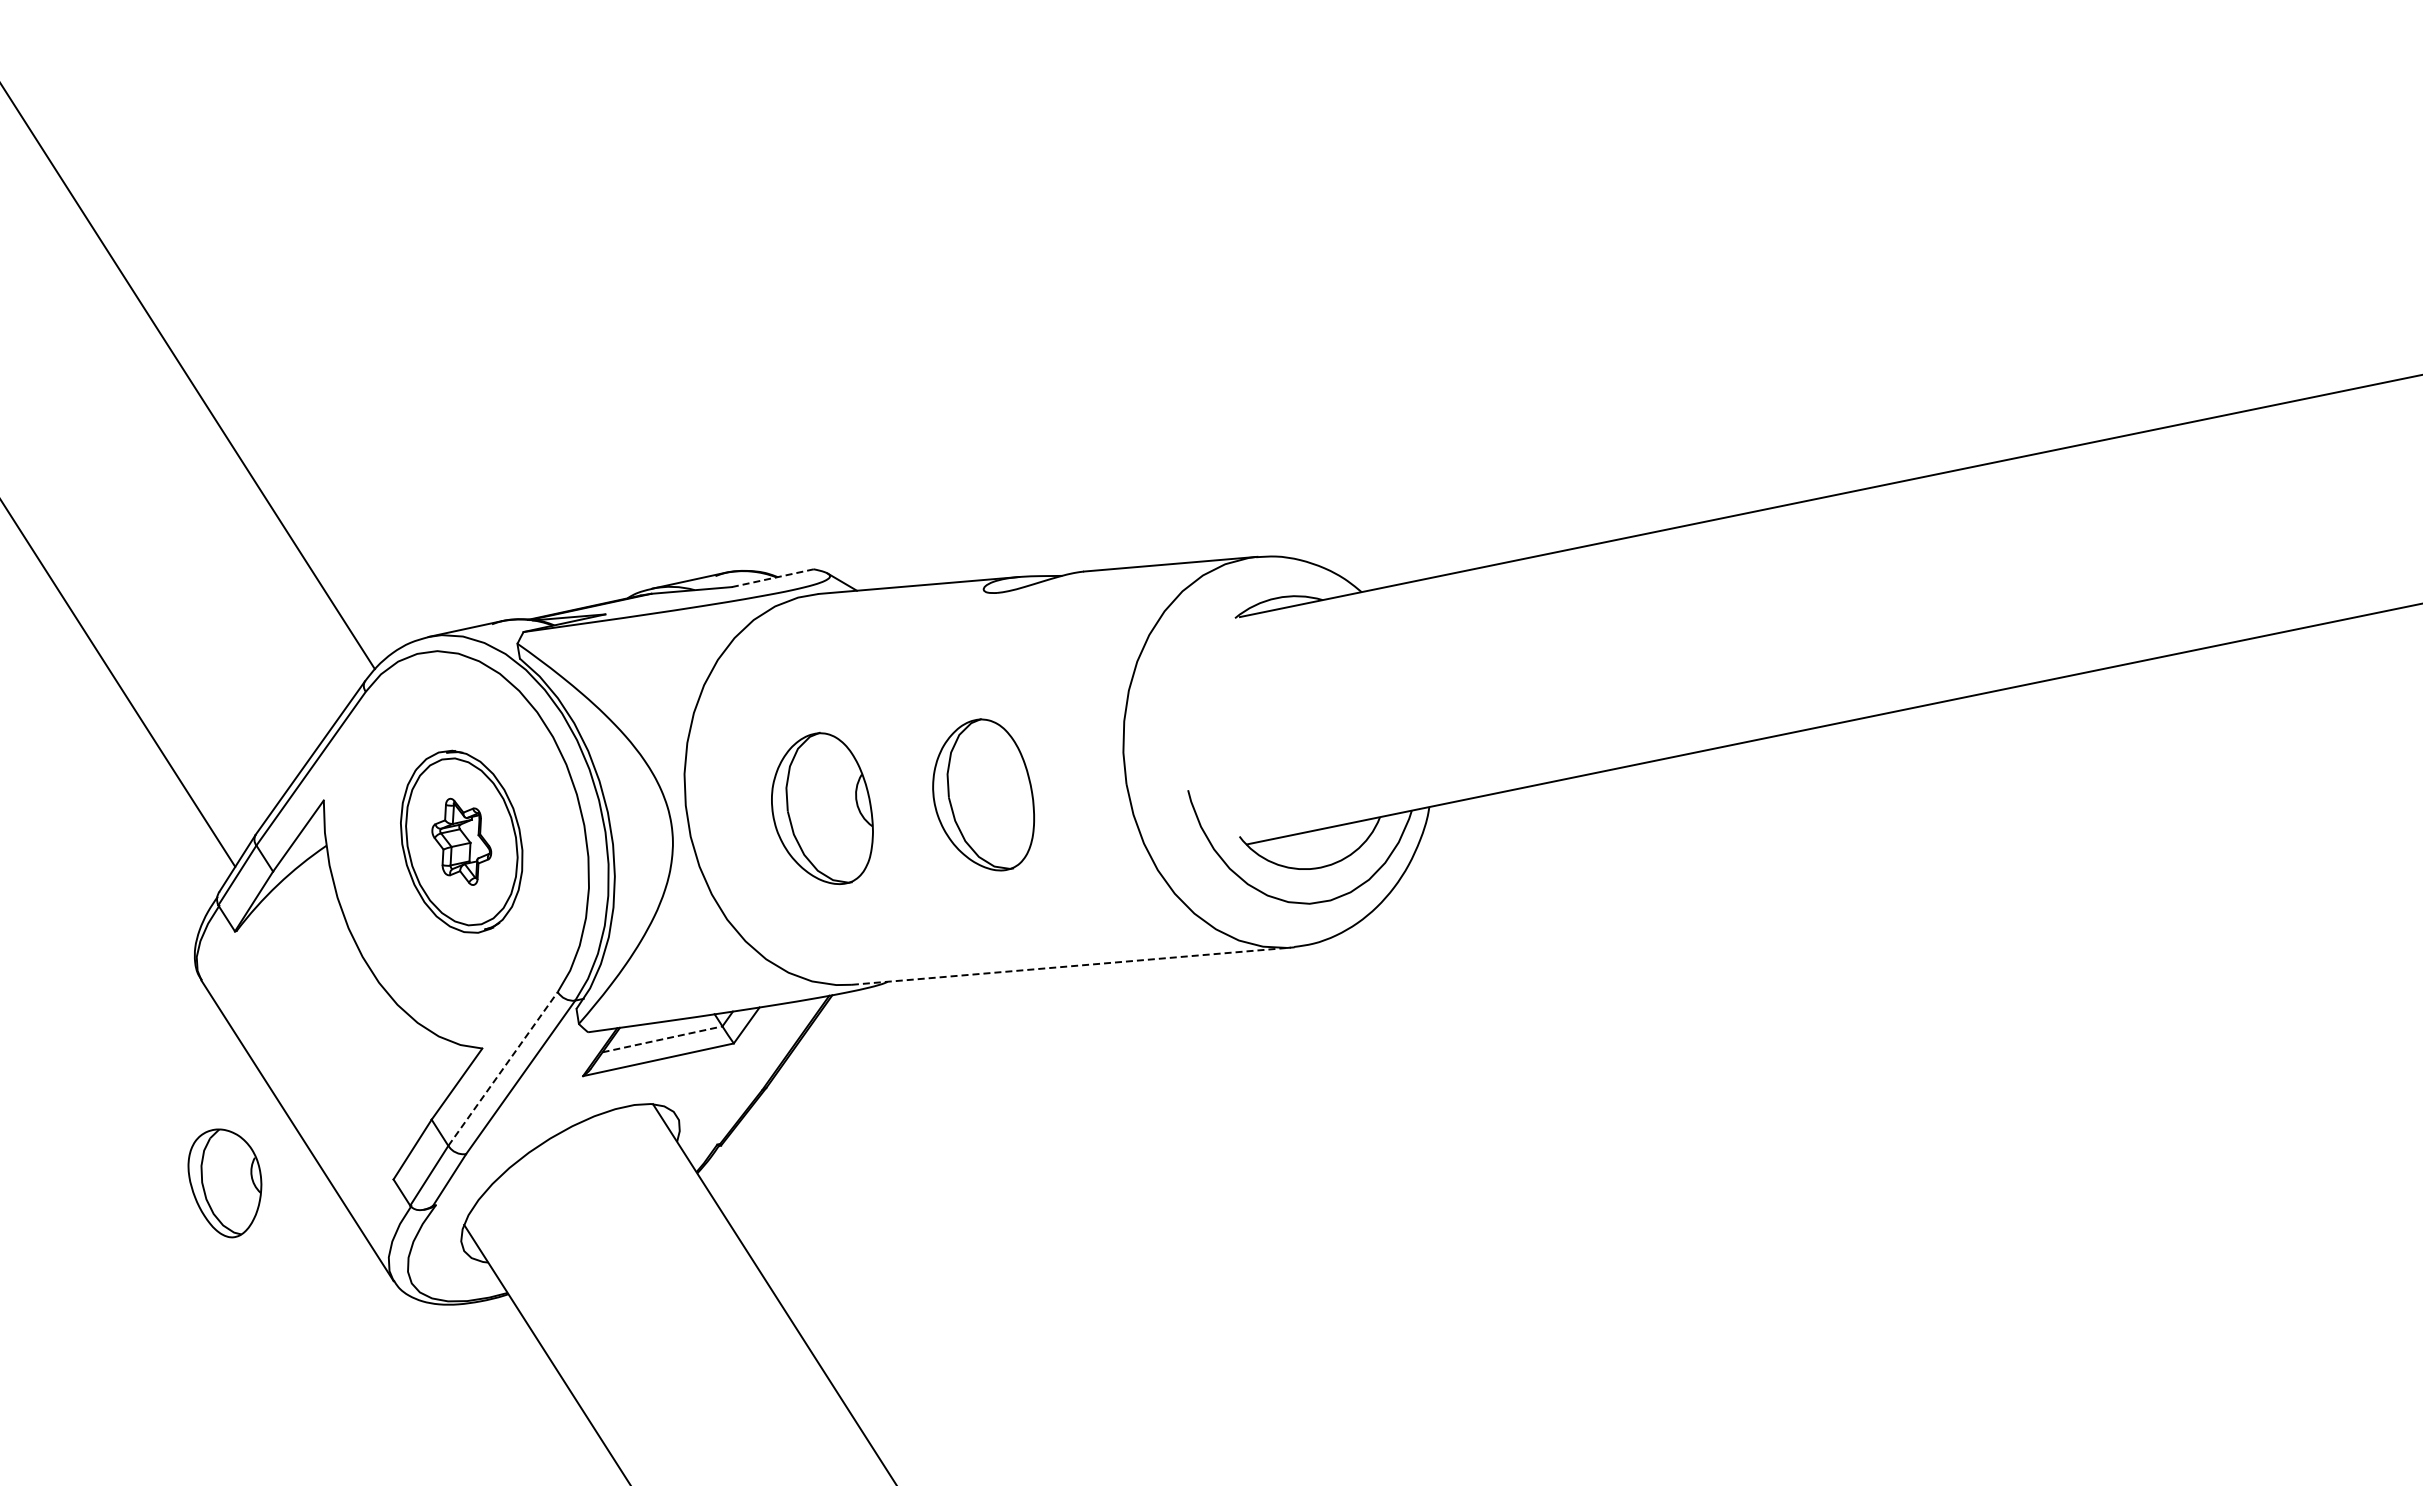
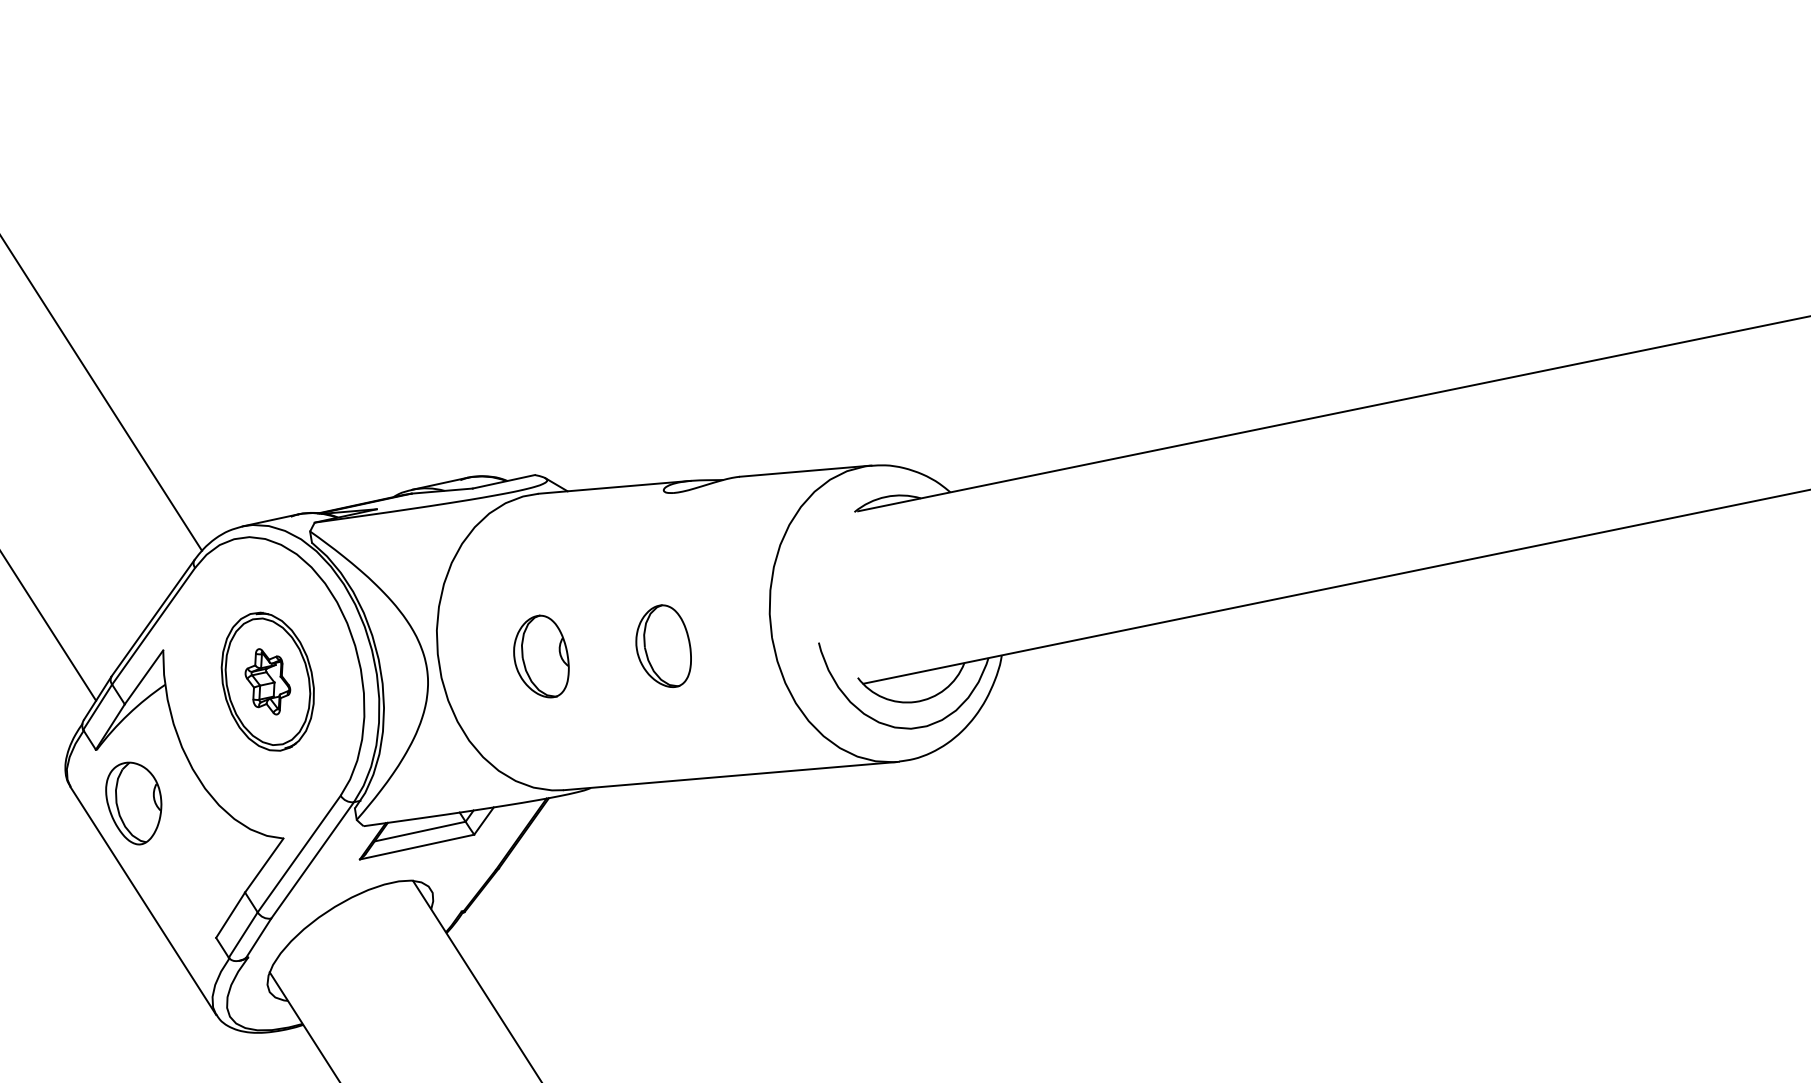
line: (772, 578) -> (503, 482), dashed -> solid
part: (983, 794) -> (663, 645), size x0.71
part: (822, 808) -> (541, 656), size x0.71
line: (1071, 966) -> (730, 776), dashed -> solid
line: (663, 1039) -> (420, 831), dashed -> solid
line: (503, 1068) -> (299, 853), dashed -> solid
part: (224, 1183) -> (133, 803), moved

